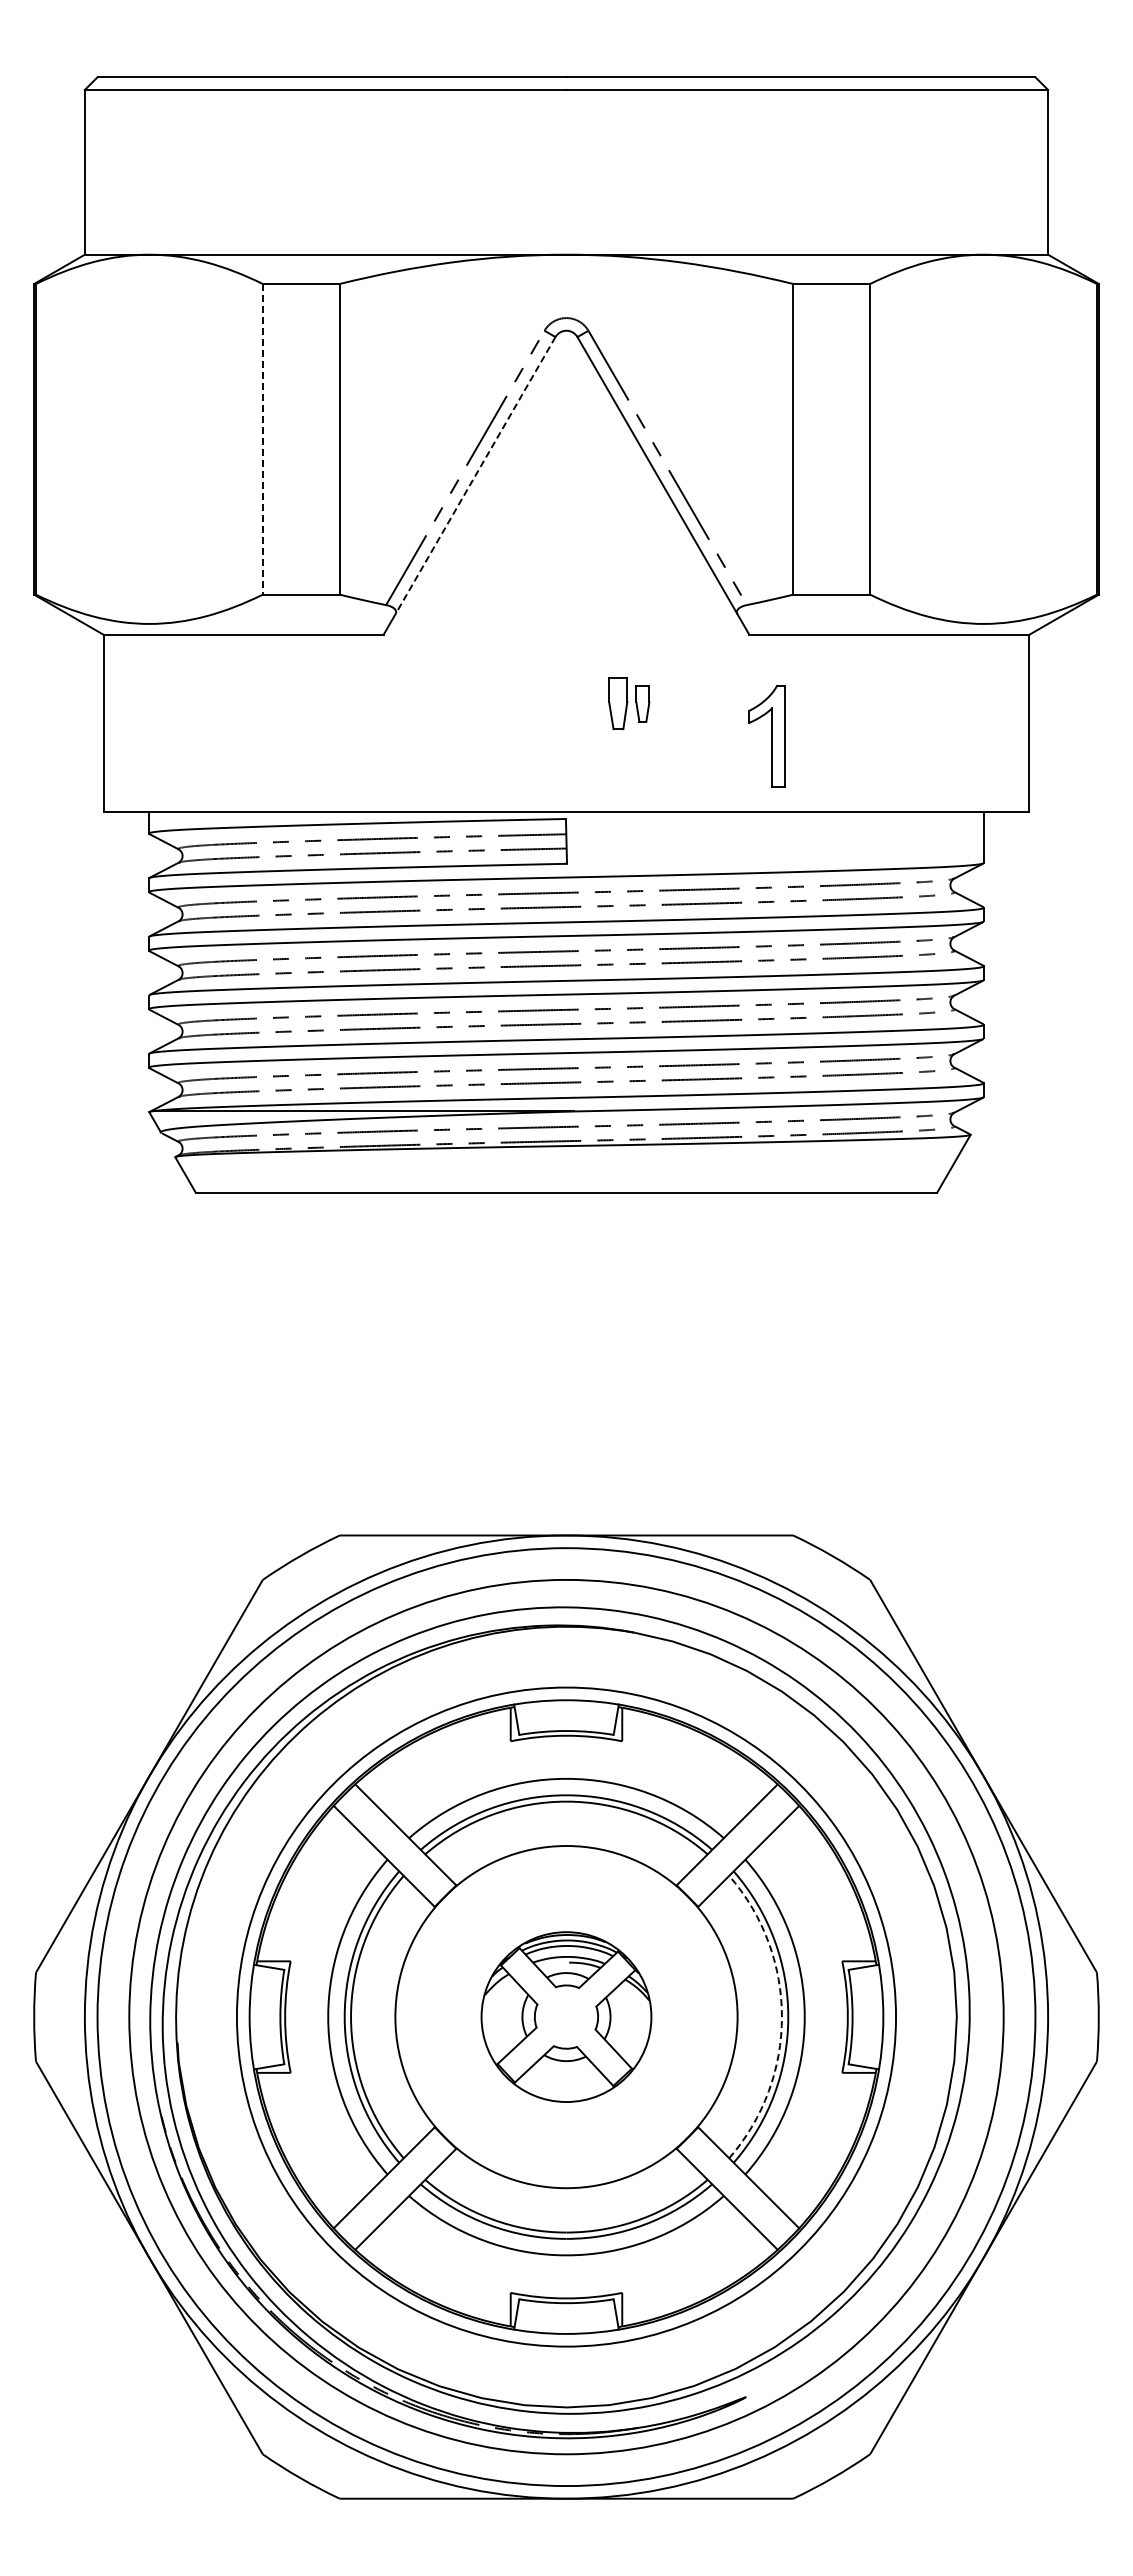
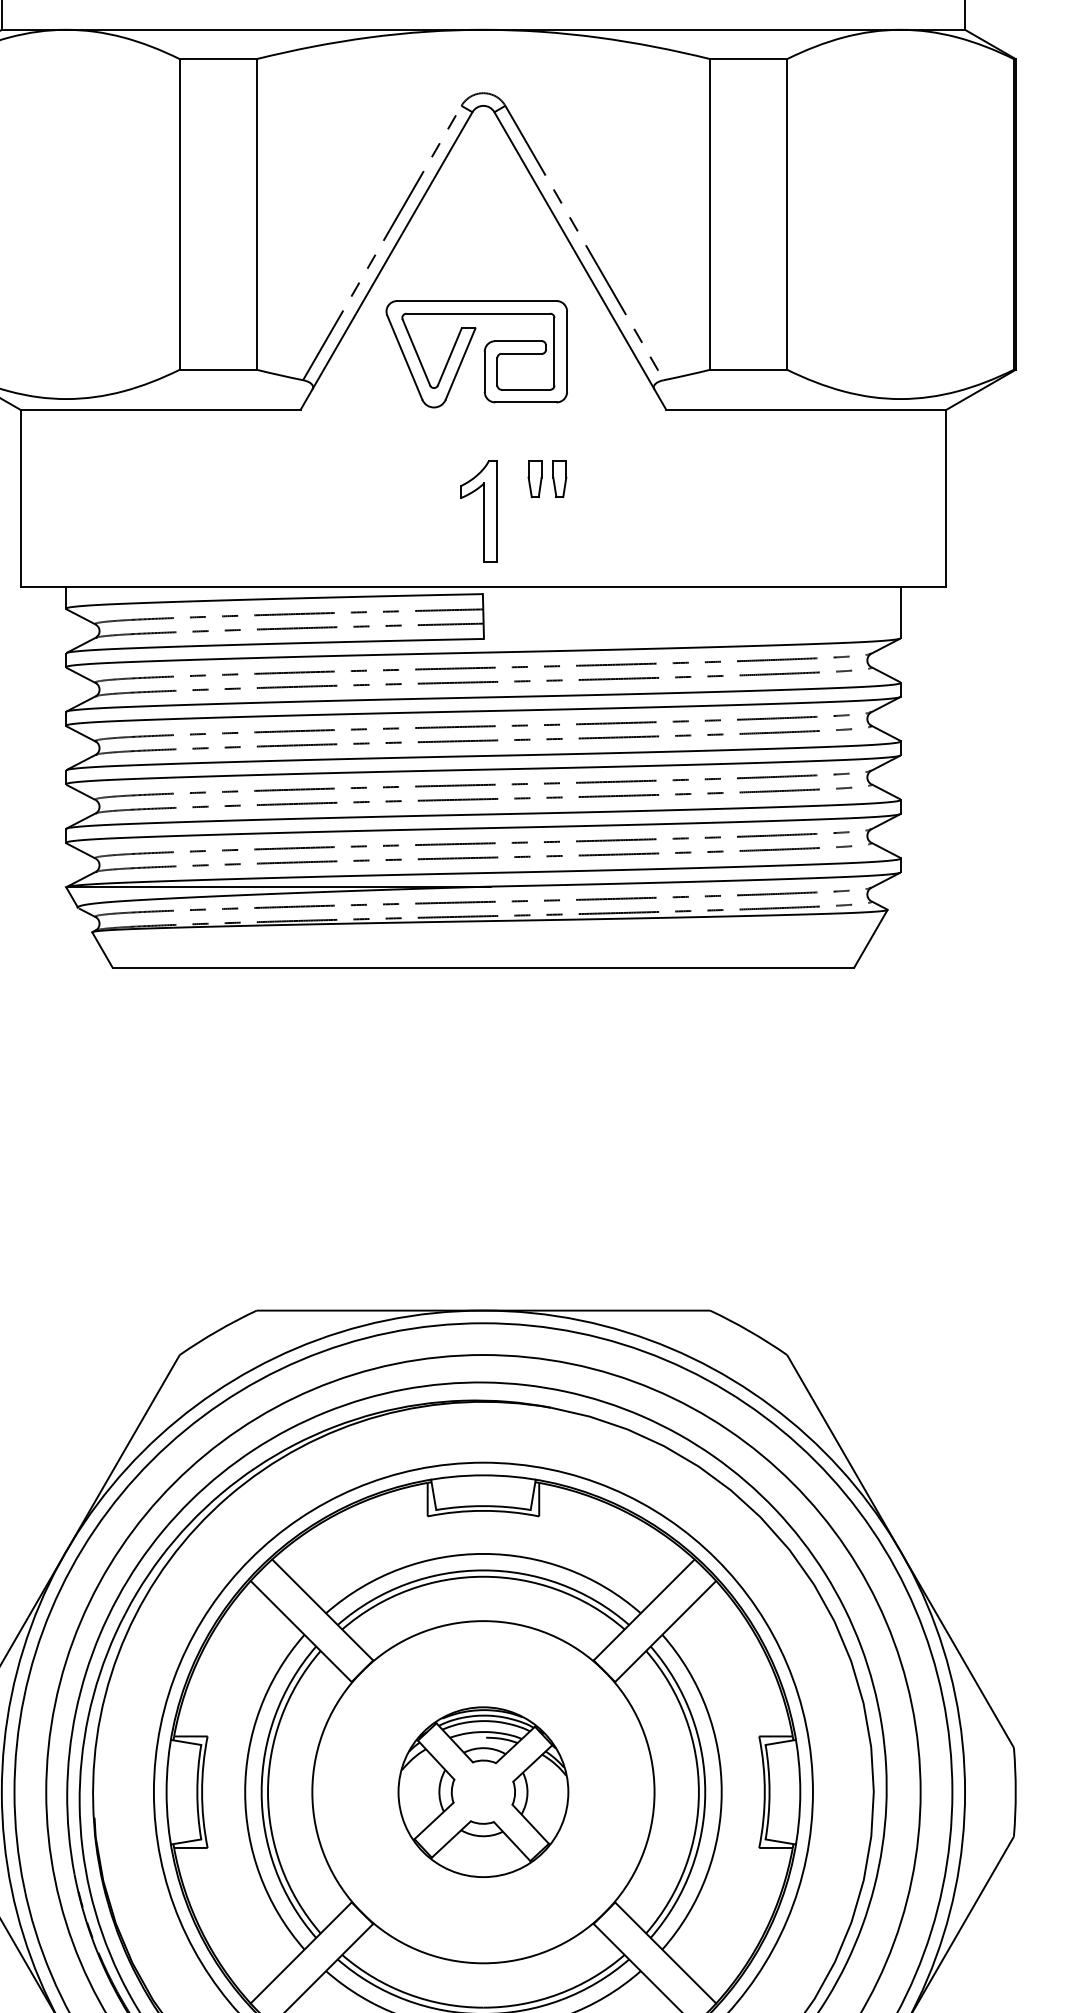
line: (262, 439) -> (179, 214), dashed -> solid
line: (475, 475) -> (392, 250), dashed -> solid
part: (567, 579) -> (484, 354), added
part: (617, 703) -> (534, 478), size x0.71
part: (766, 736) -> (478, 511), moved
arc: (781, 2017) -> (698, 1792), dashed -> solid

